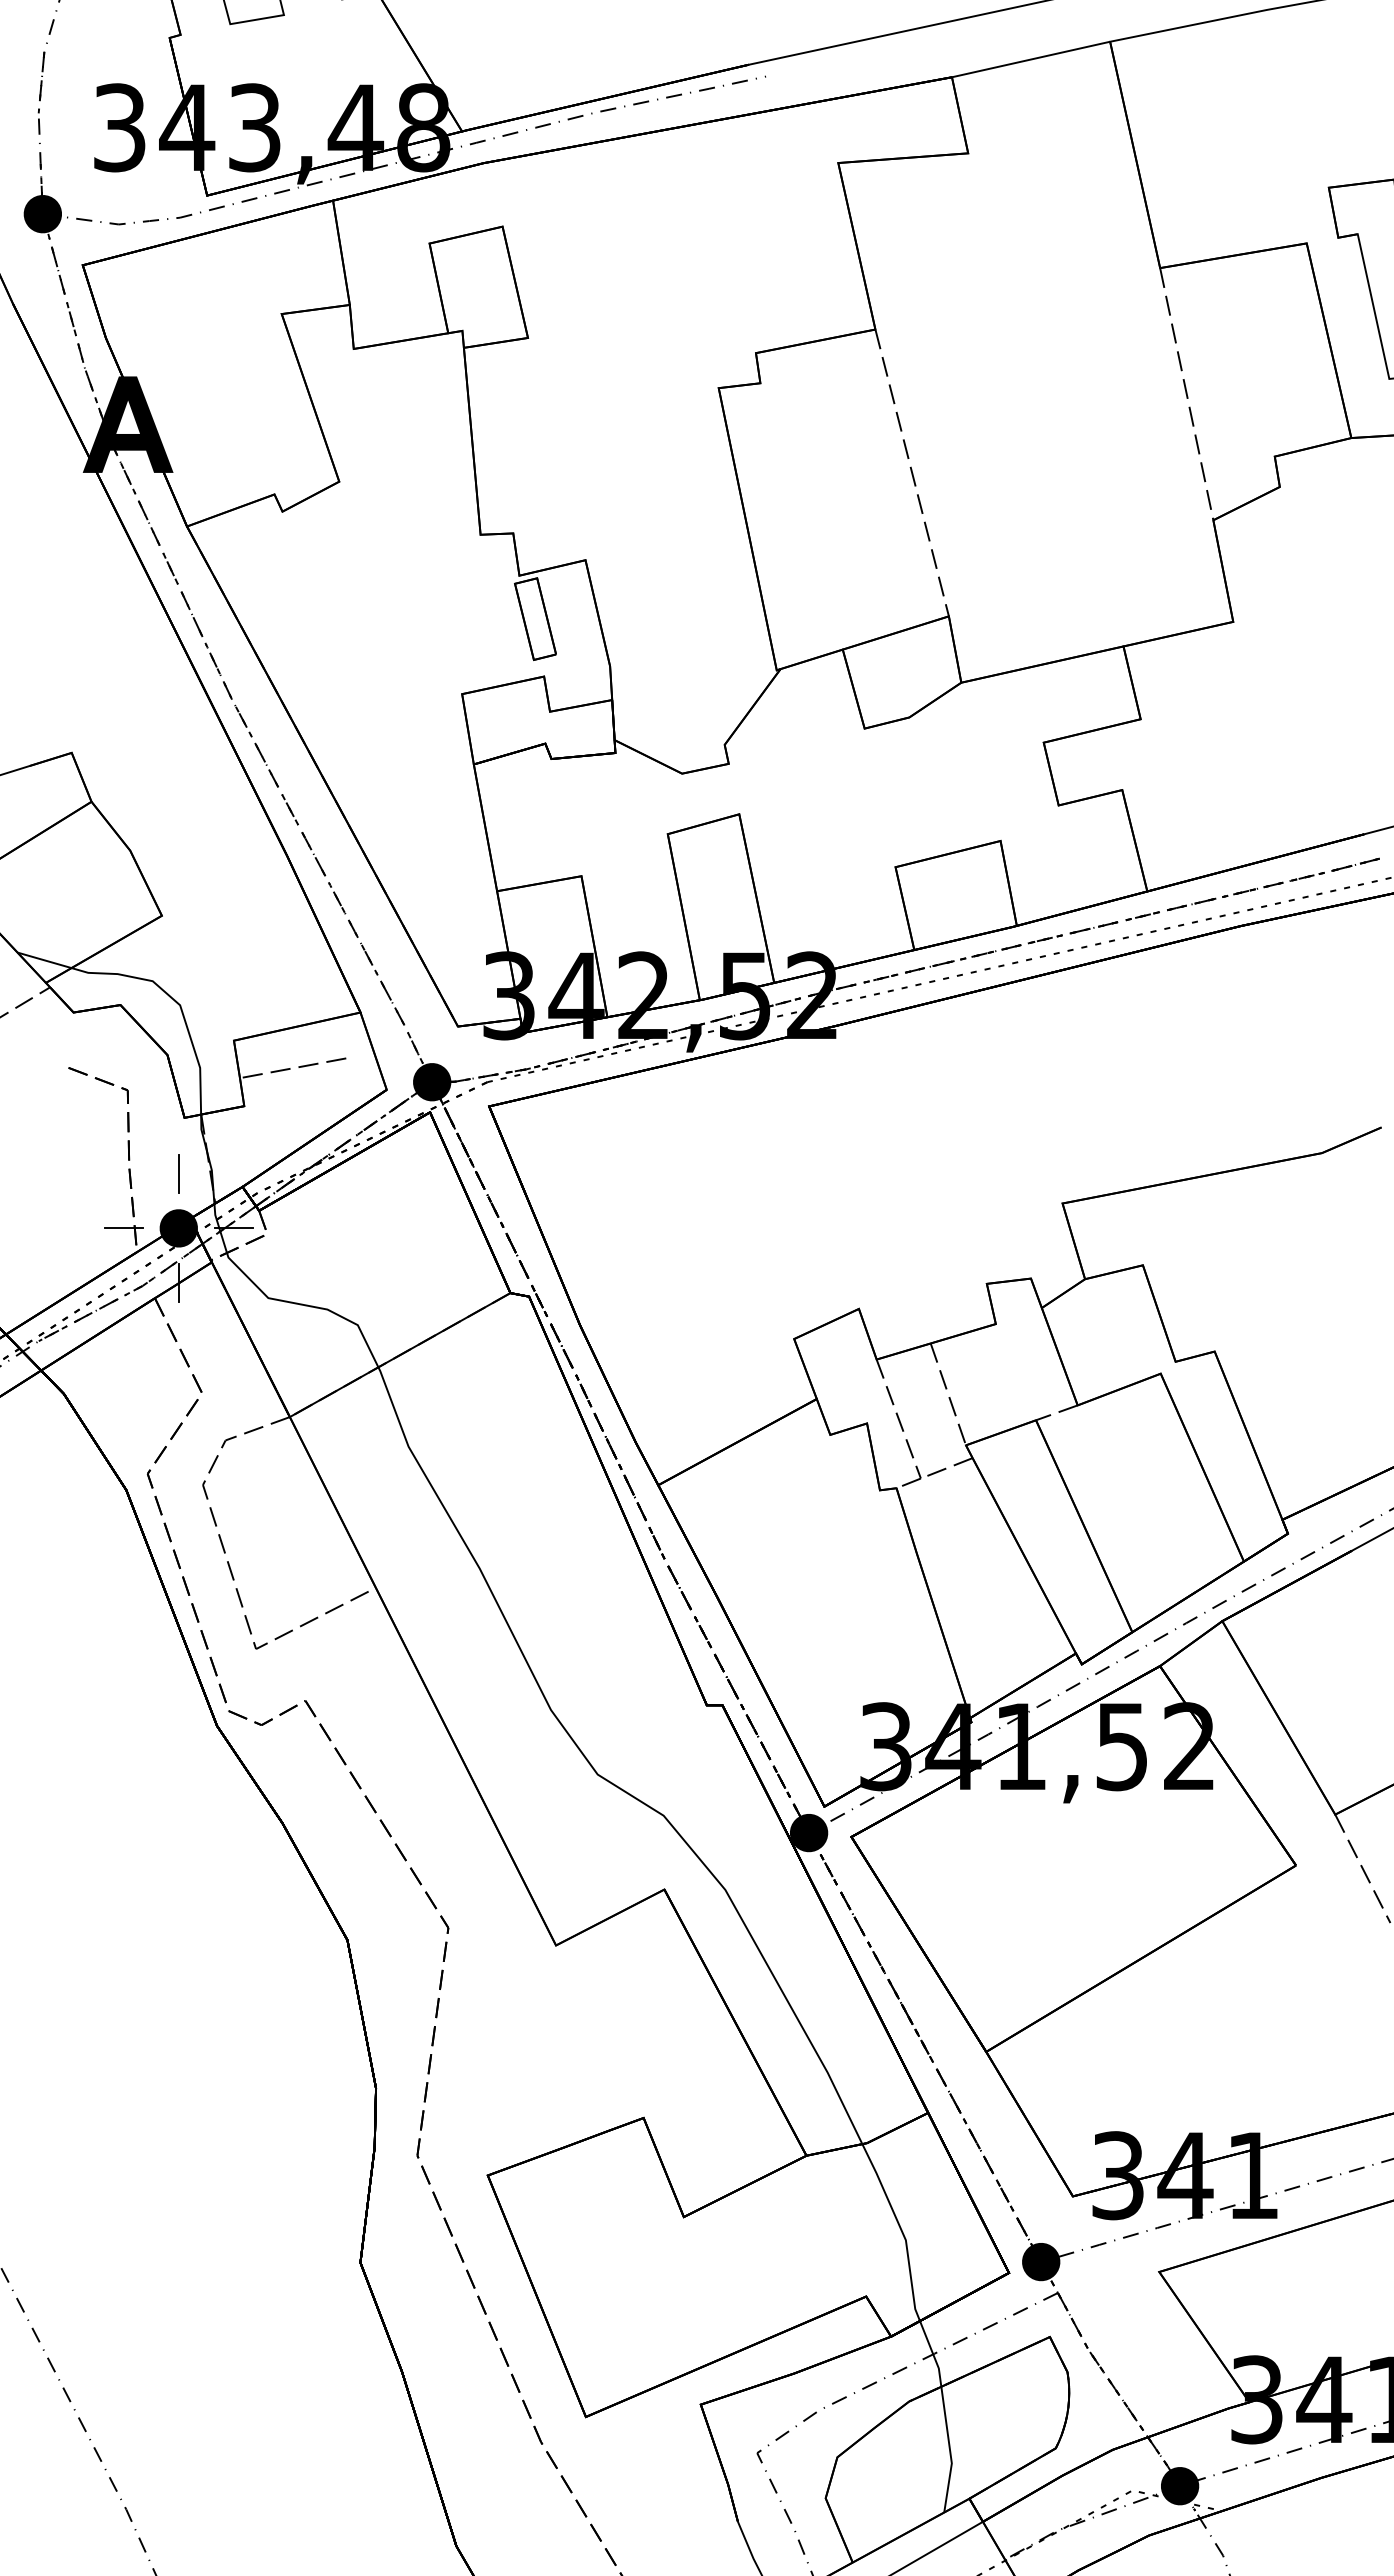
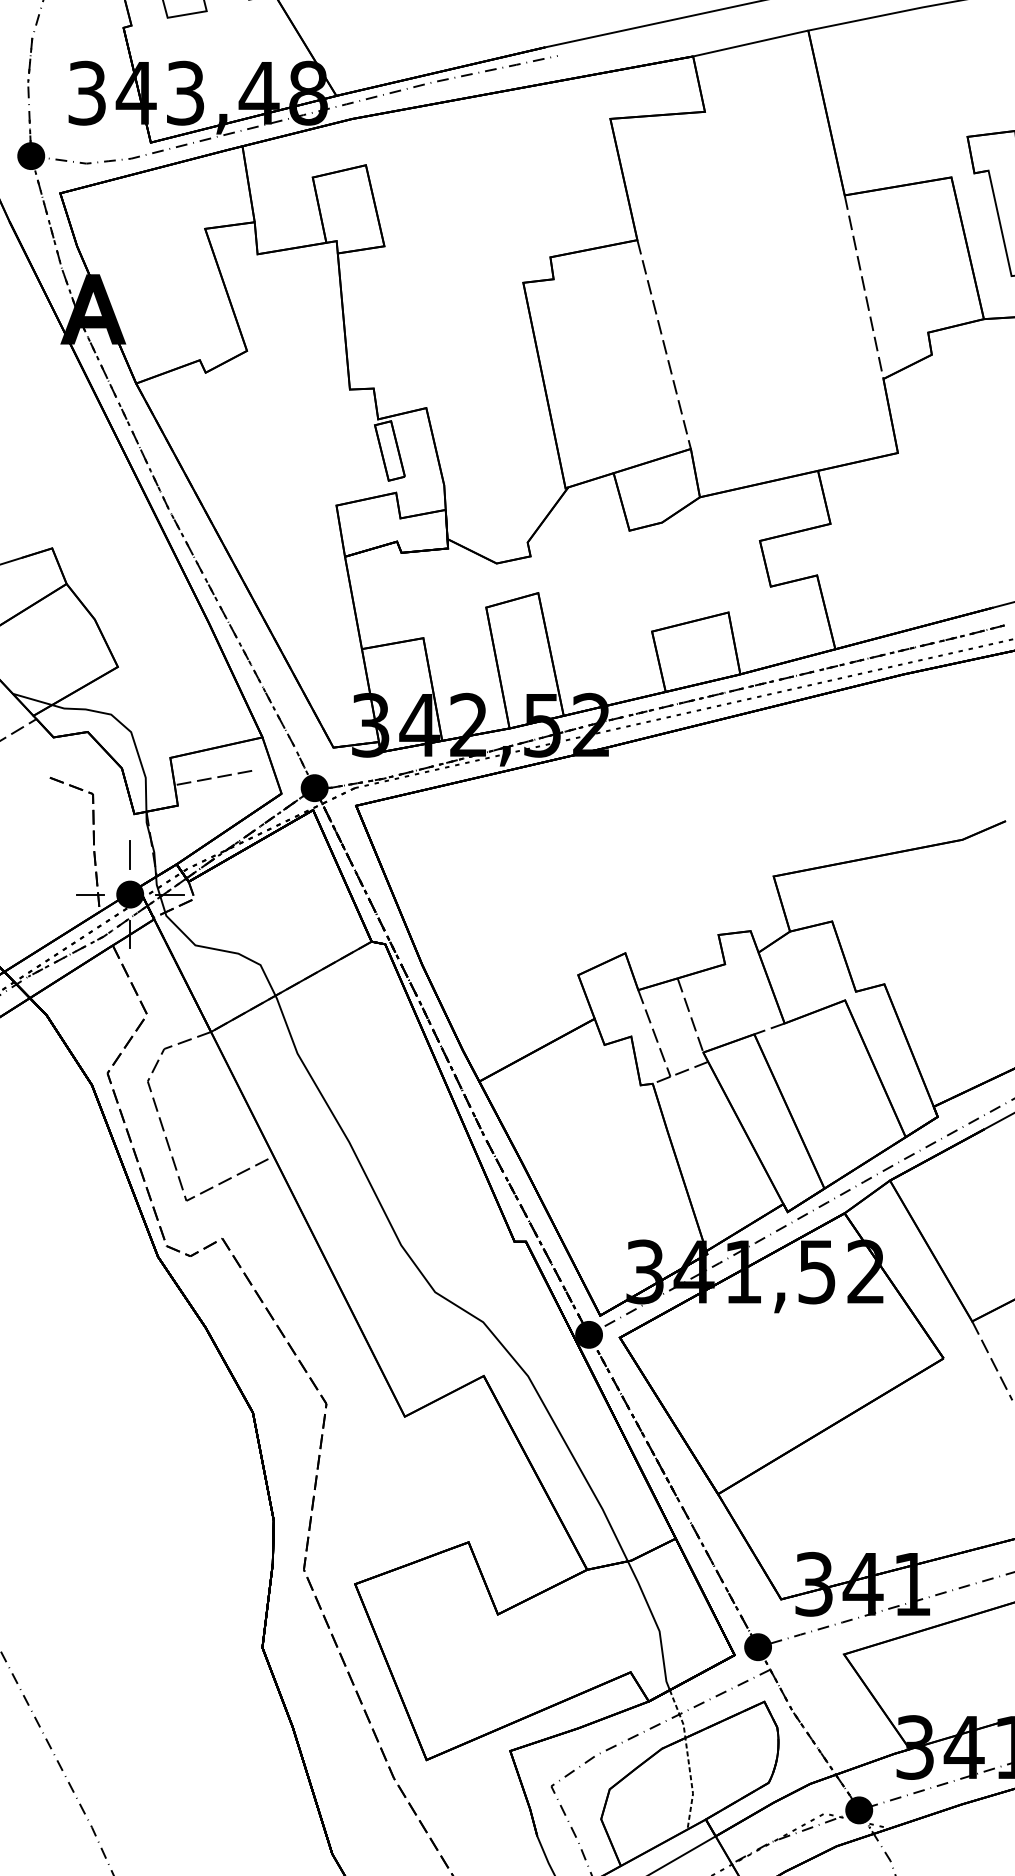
line: (945, 2414) -> (688, 1758), solid -> dashed

